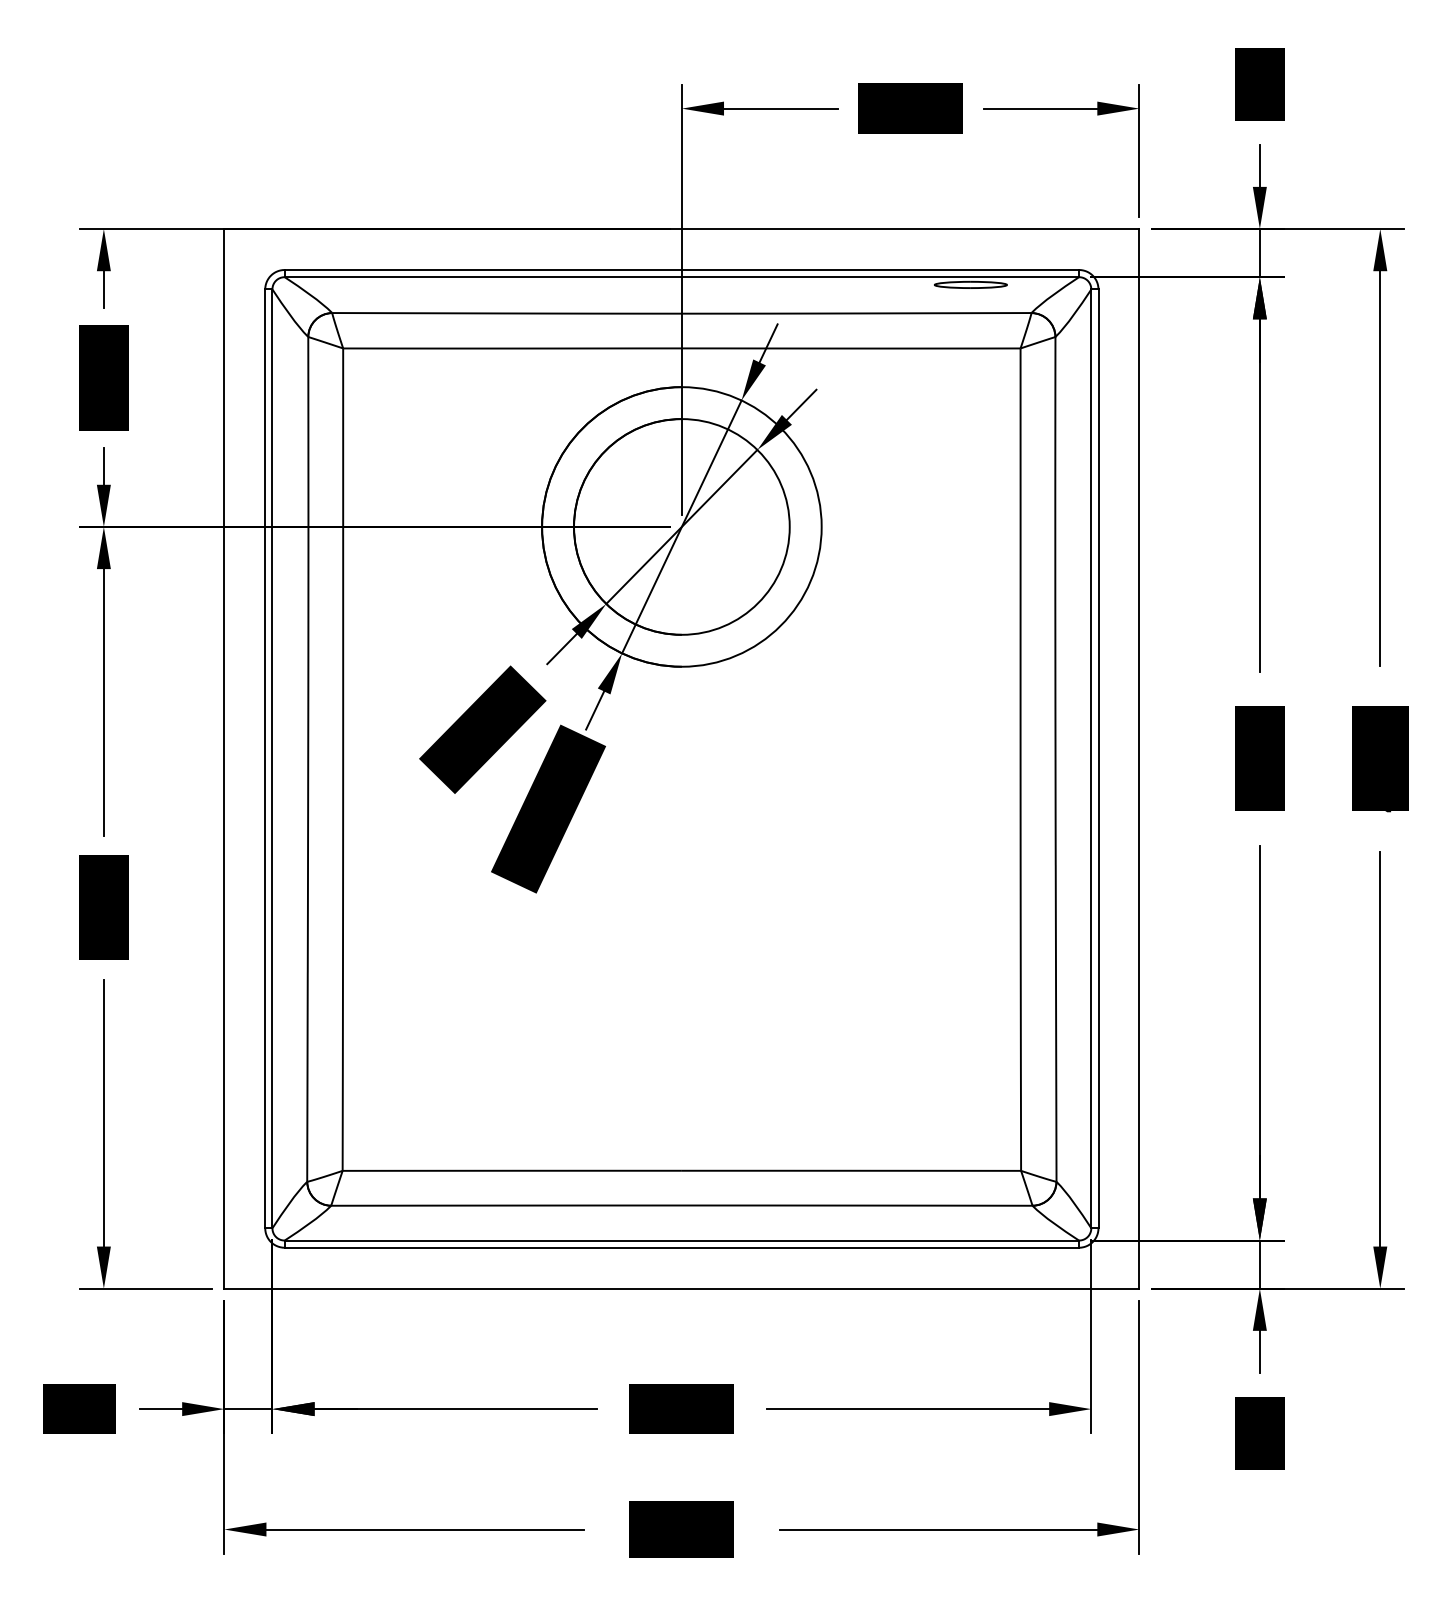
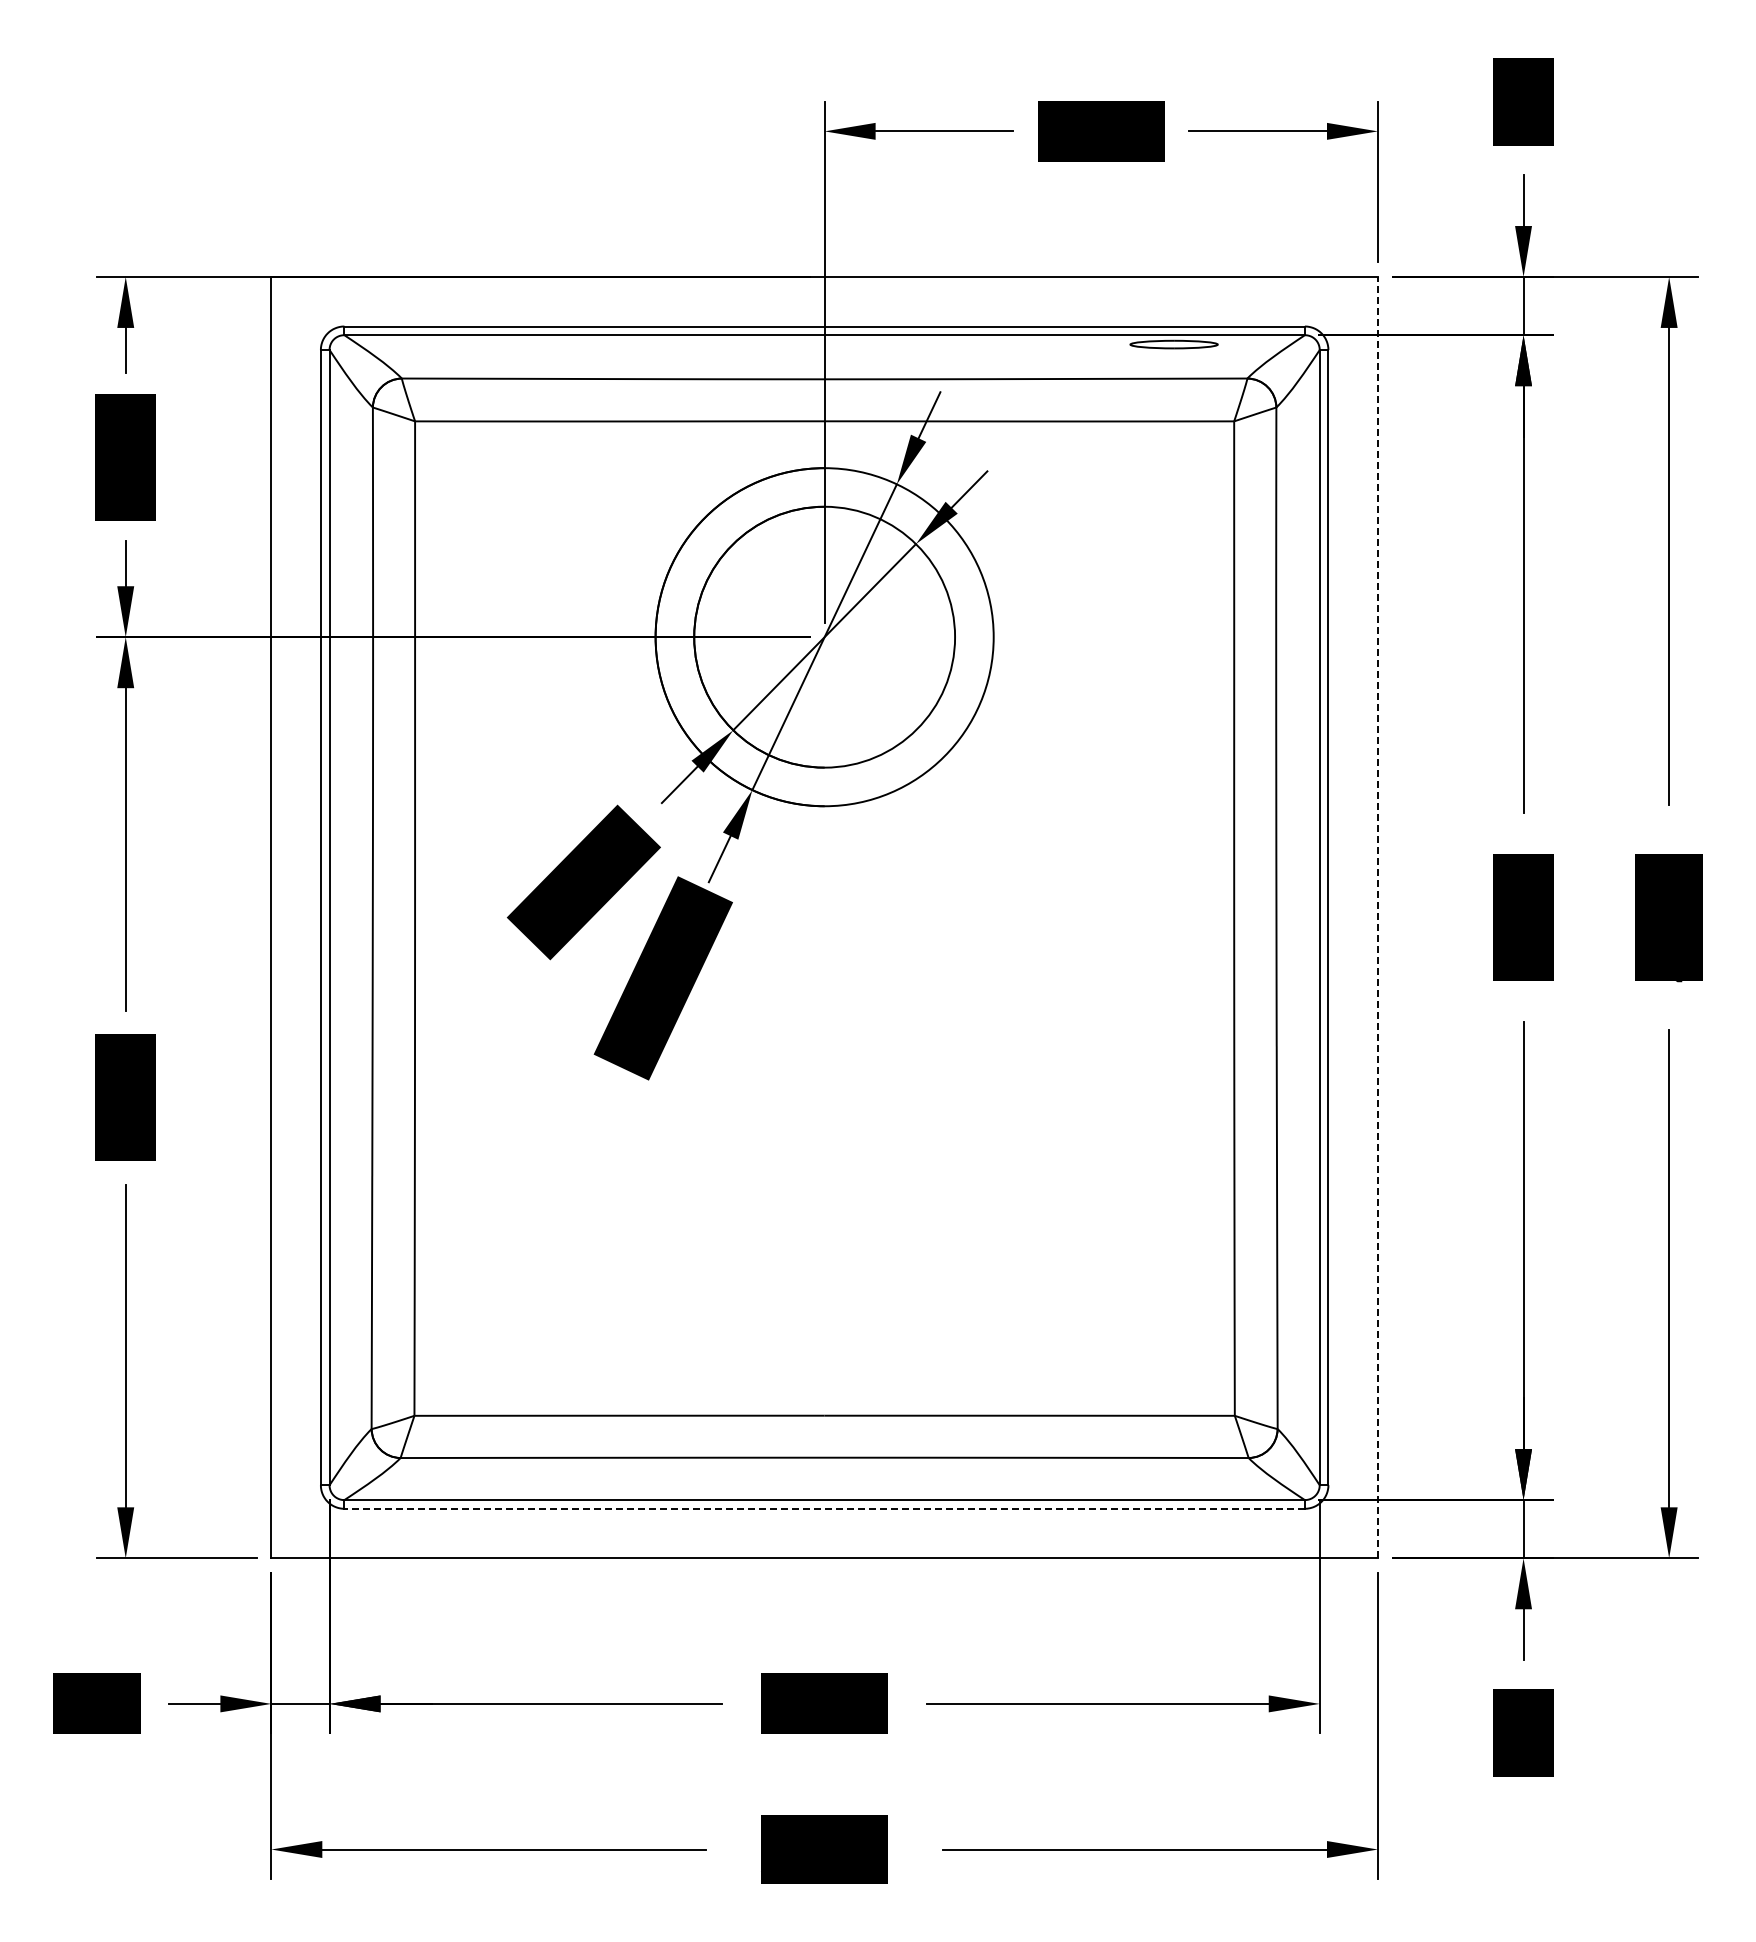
line: (1139, 758) -> (1377, 917), solid -> dashed
line: (681, 1247) -> (824, 1508), solid -> dashed

